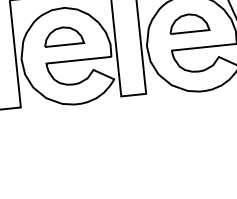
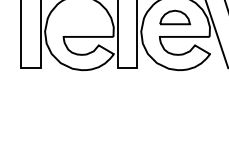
part: (63, 36) -> (78, 17), removed

